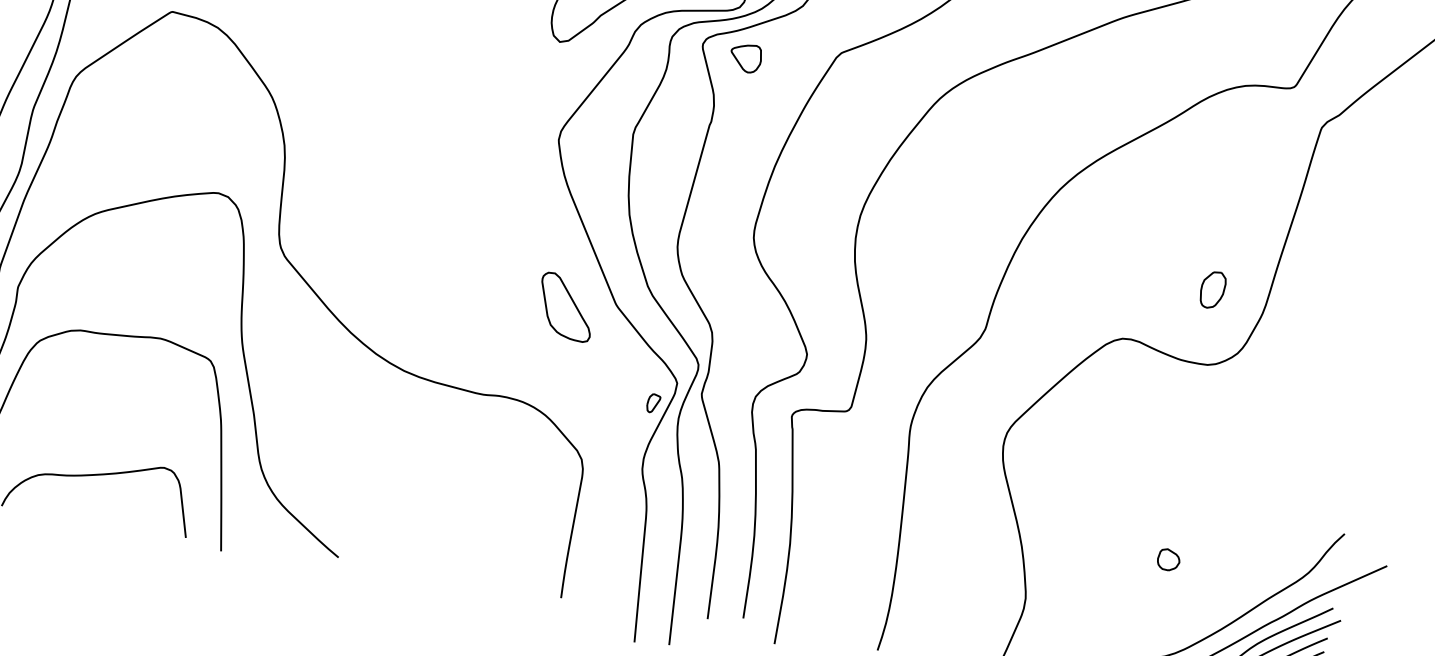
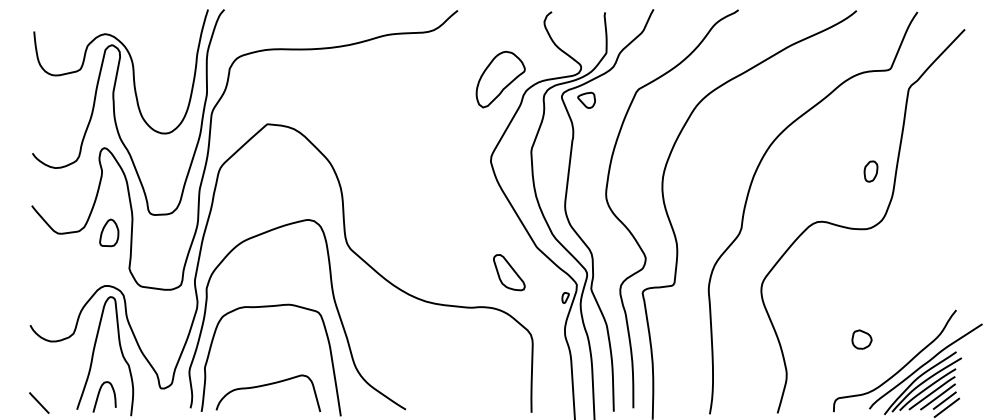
part: (1212, 289) -> (870, 171), moved
part: (566, 307) -> (509, 272), moved
part: (1167, 559) -> (861, 339), size x1.6

